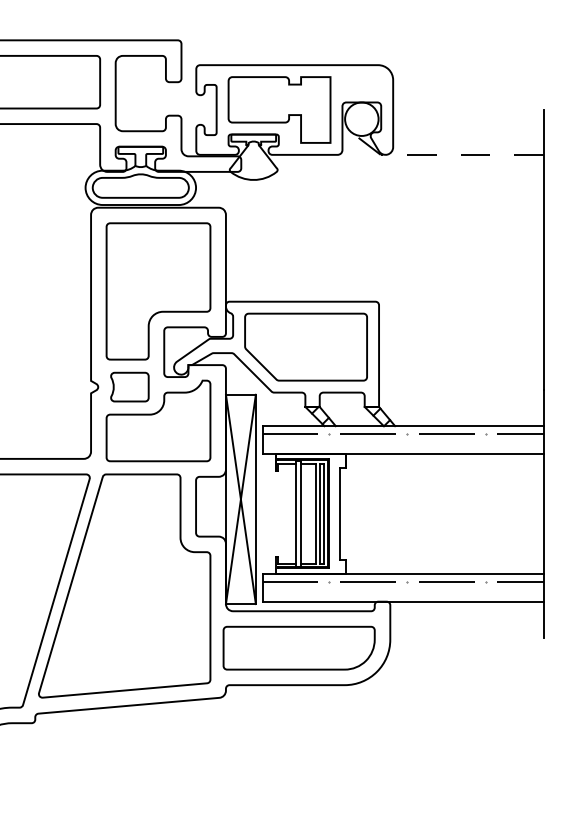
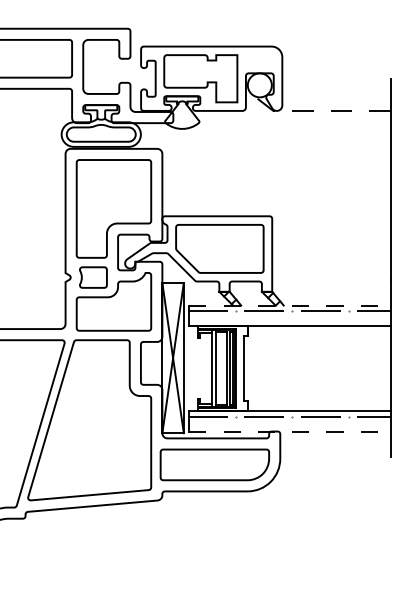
line: (404, 426) -> (290, 305), solid -> dashed
line: (404, 601) -> (290, 431), solid -> dashed

